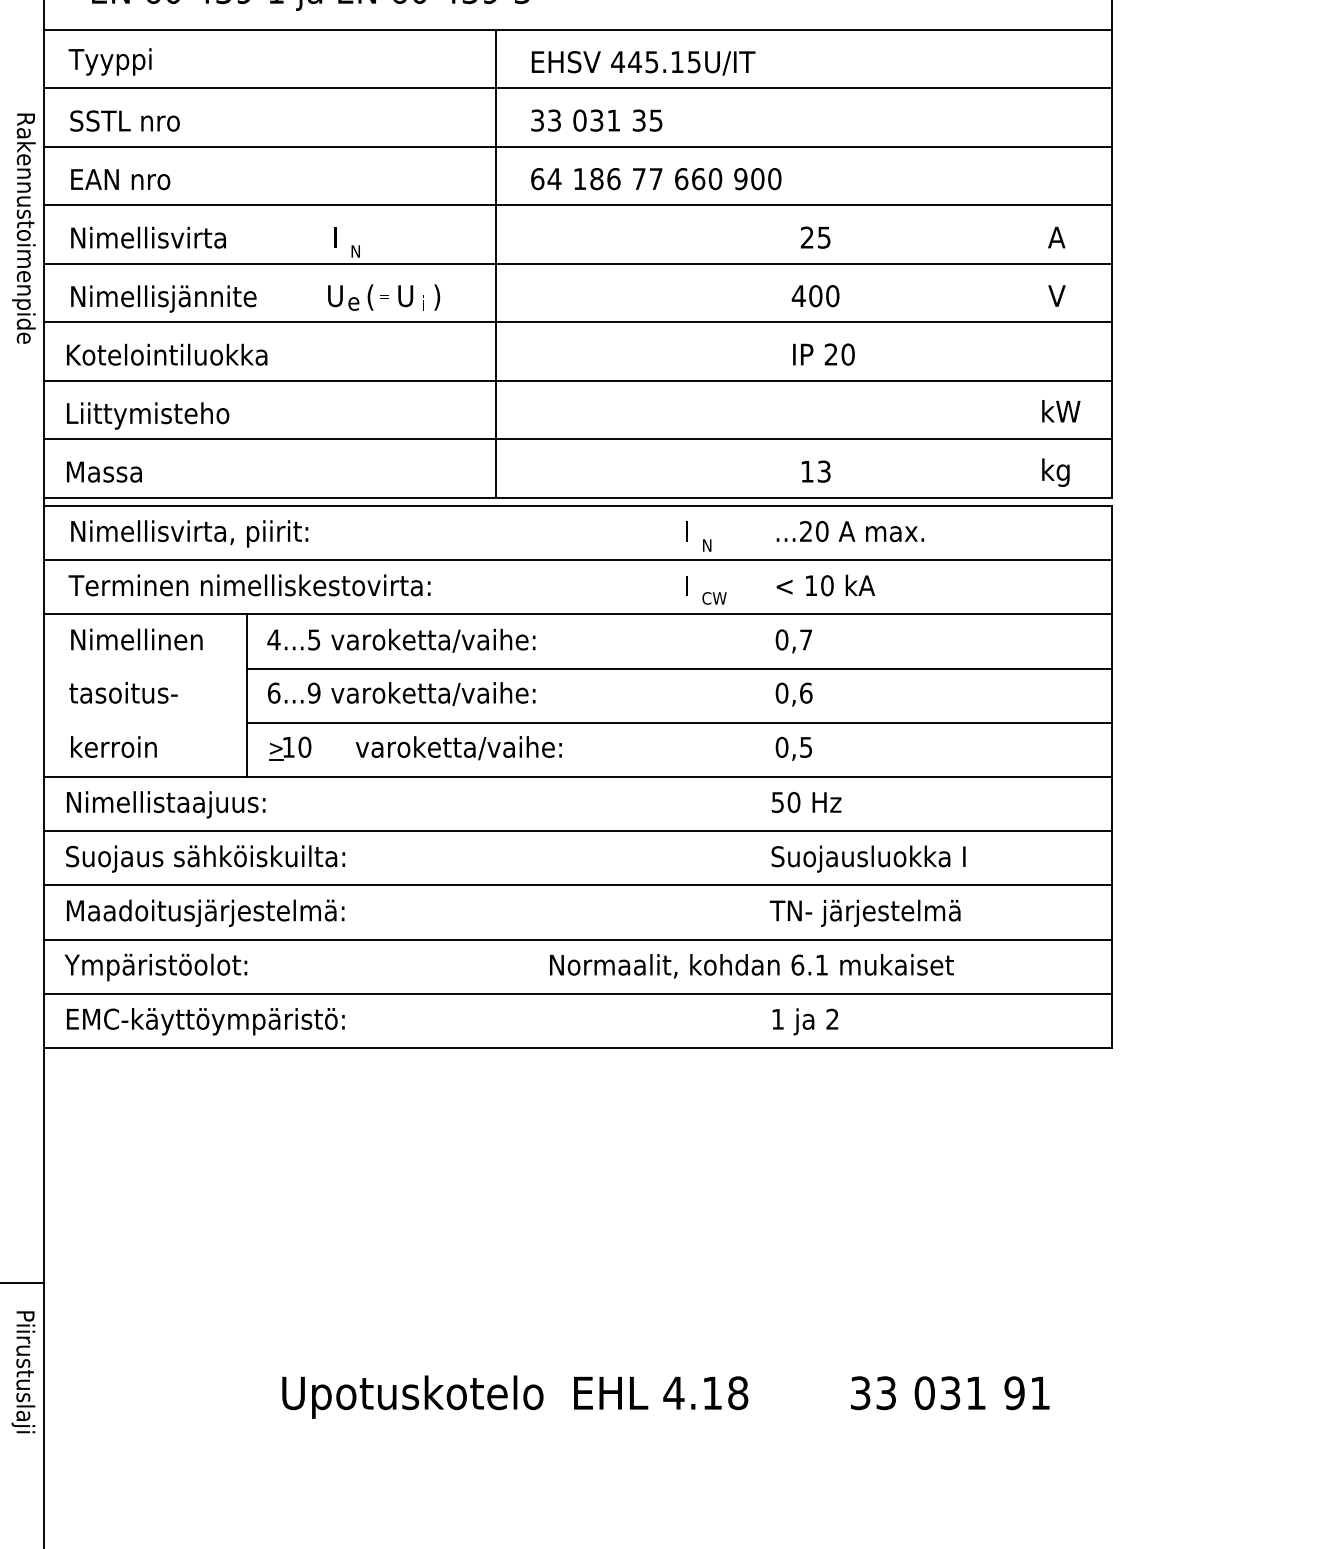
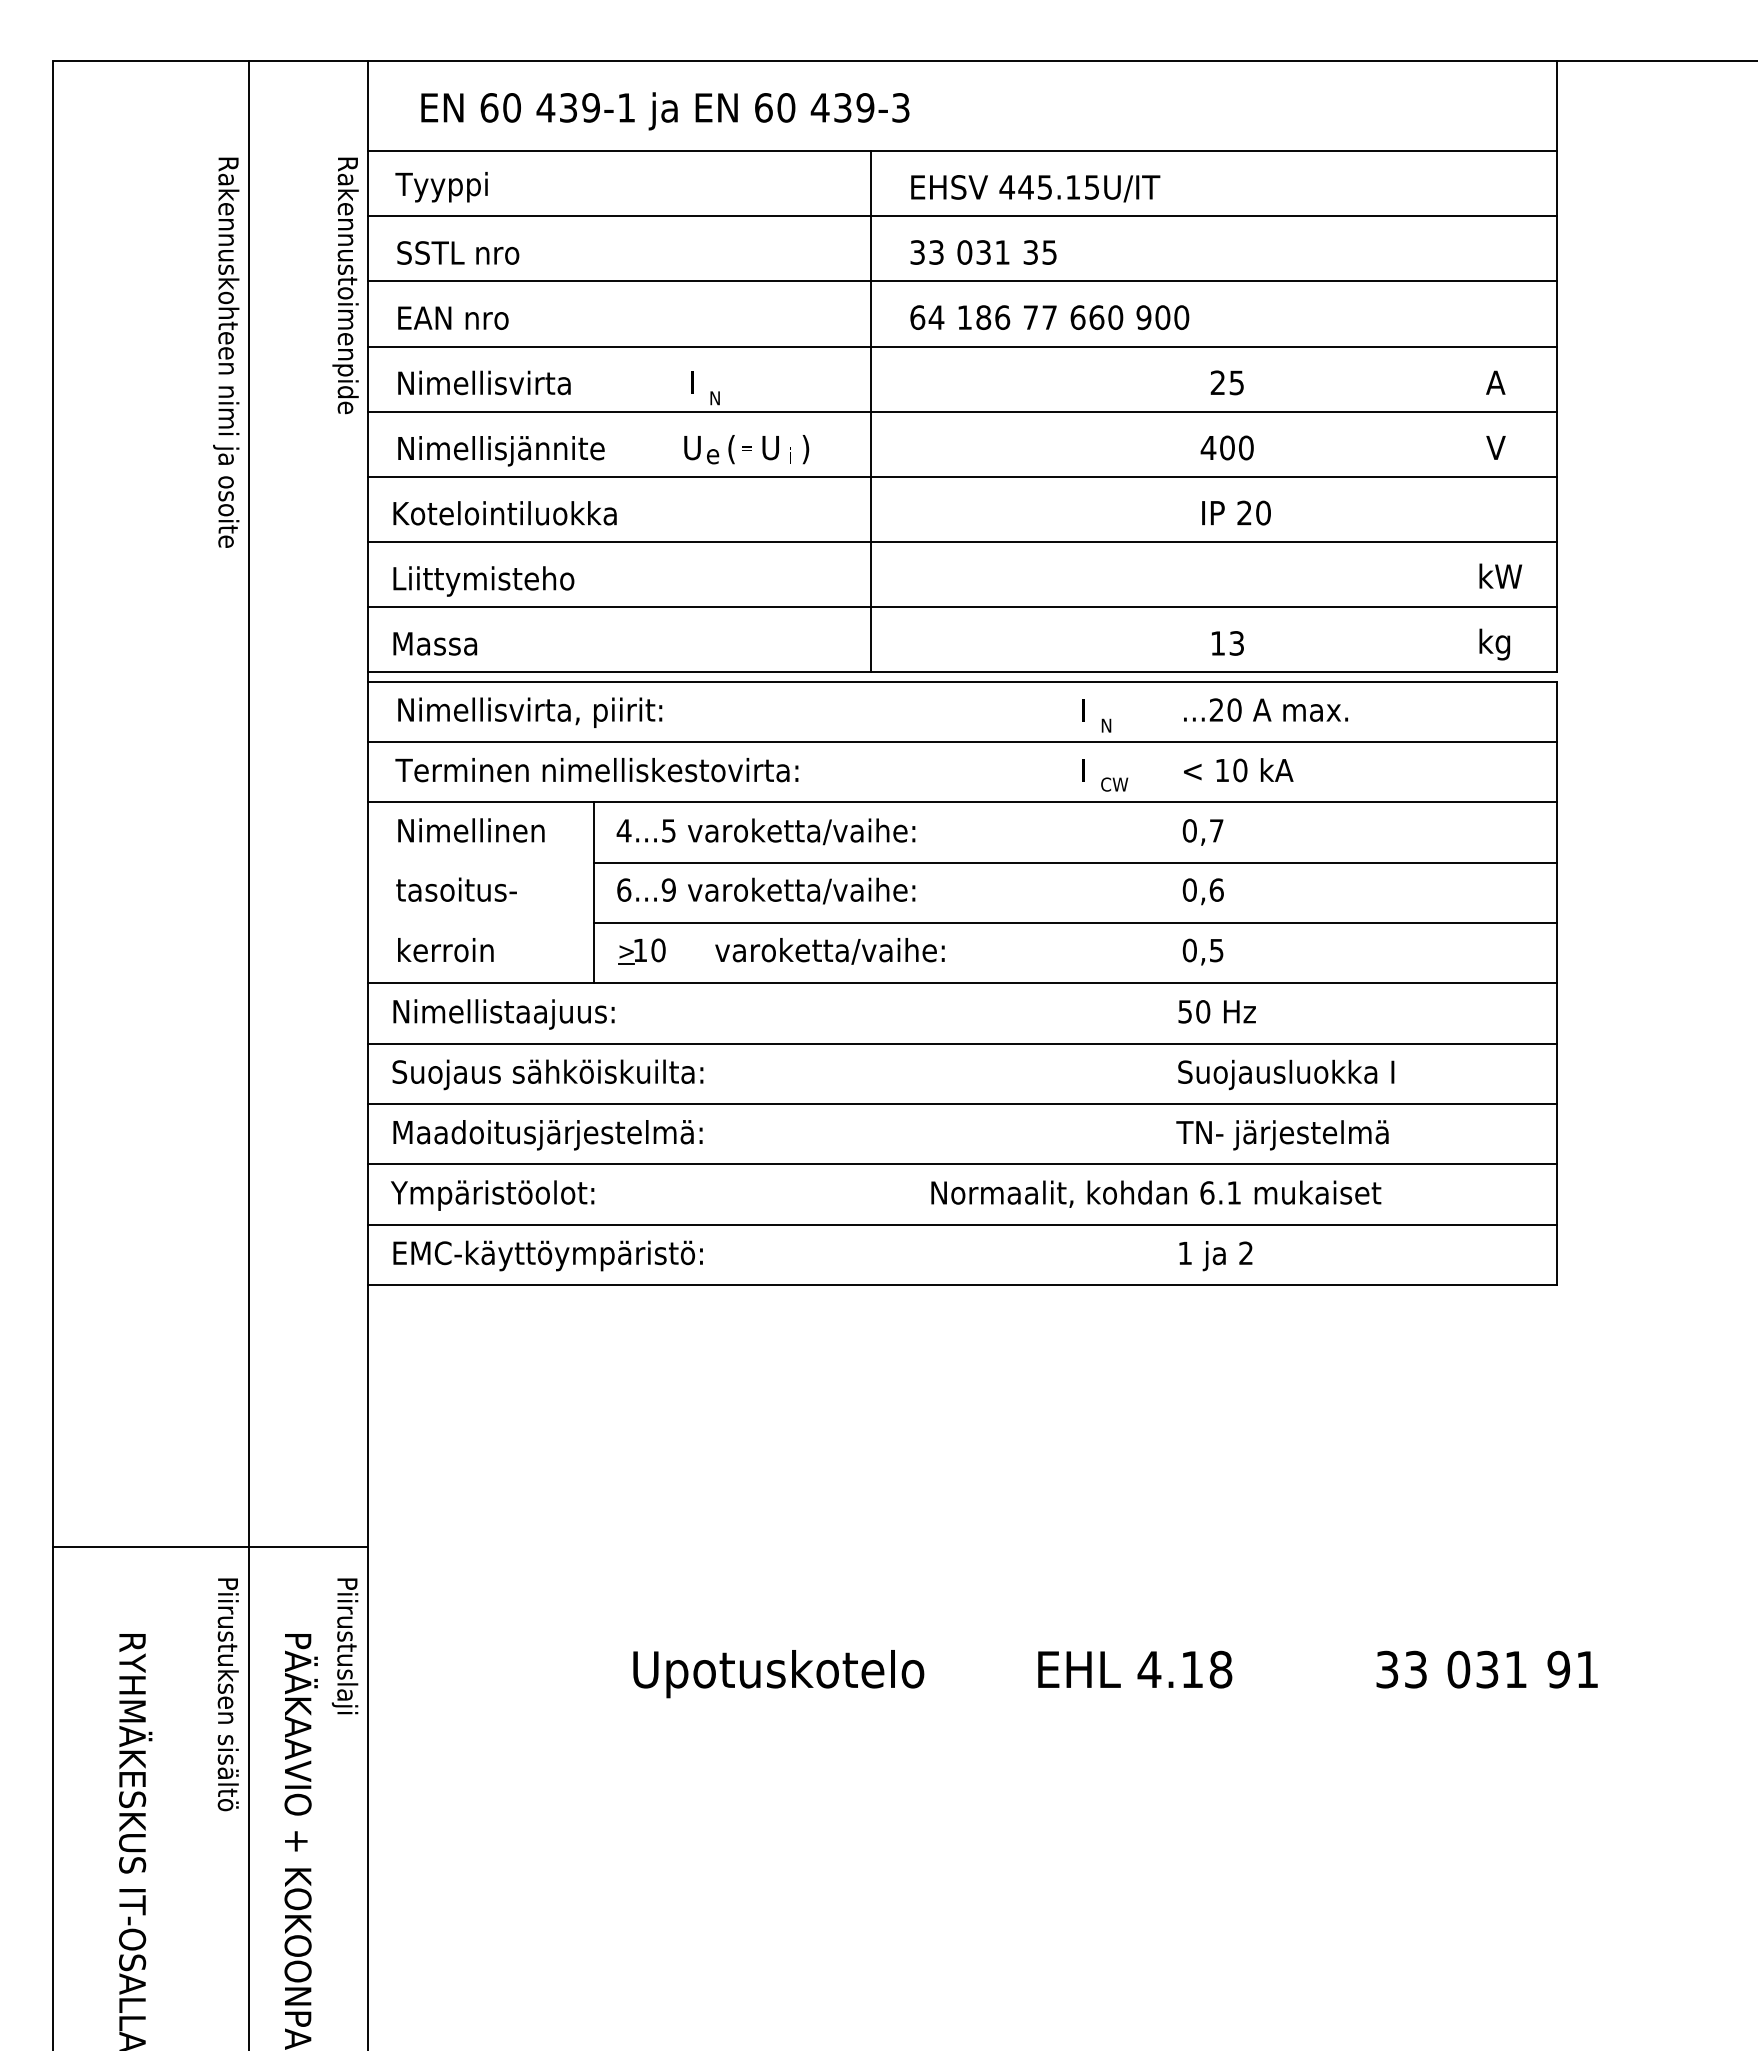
text: (23, 228) -> (345, 285), moved
text: (661, 1393) -> (1135, 1669), moved
text: (949, 1393) -> (1486, 1669), moved

